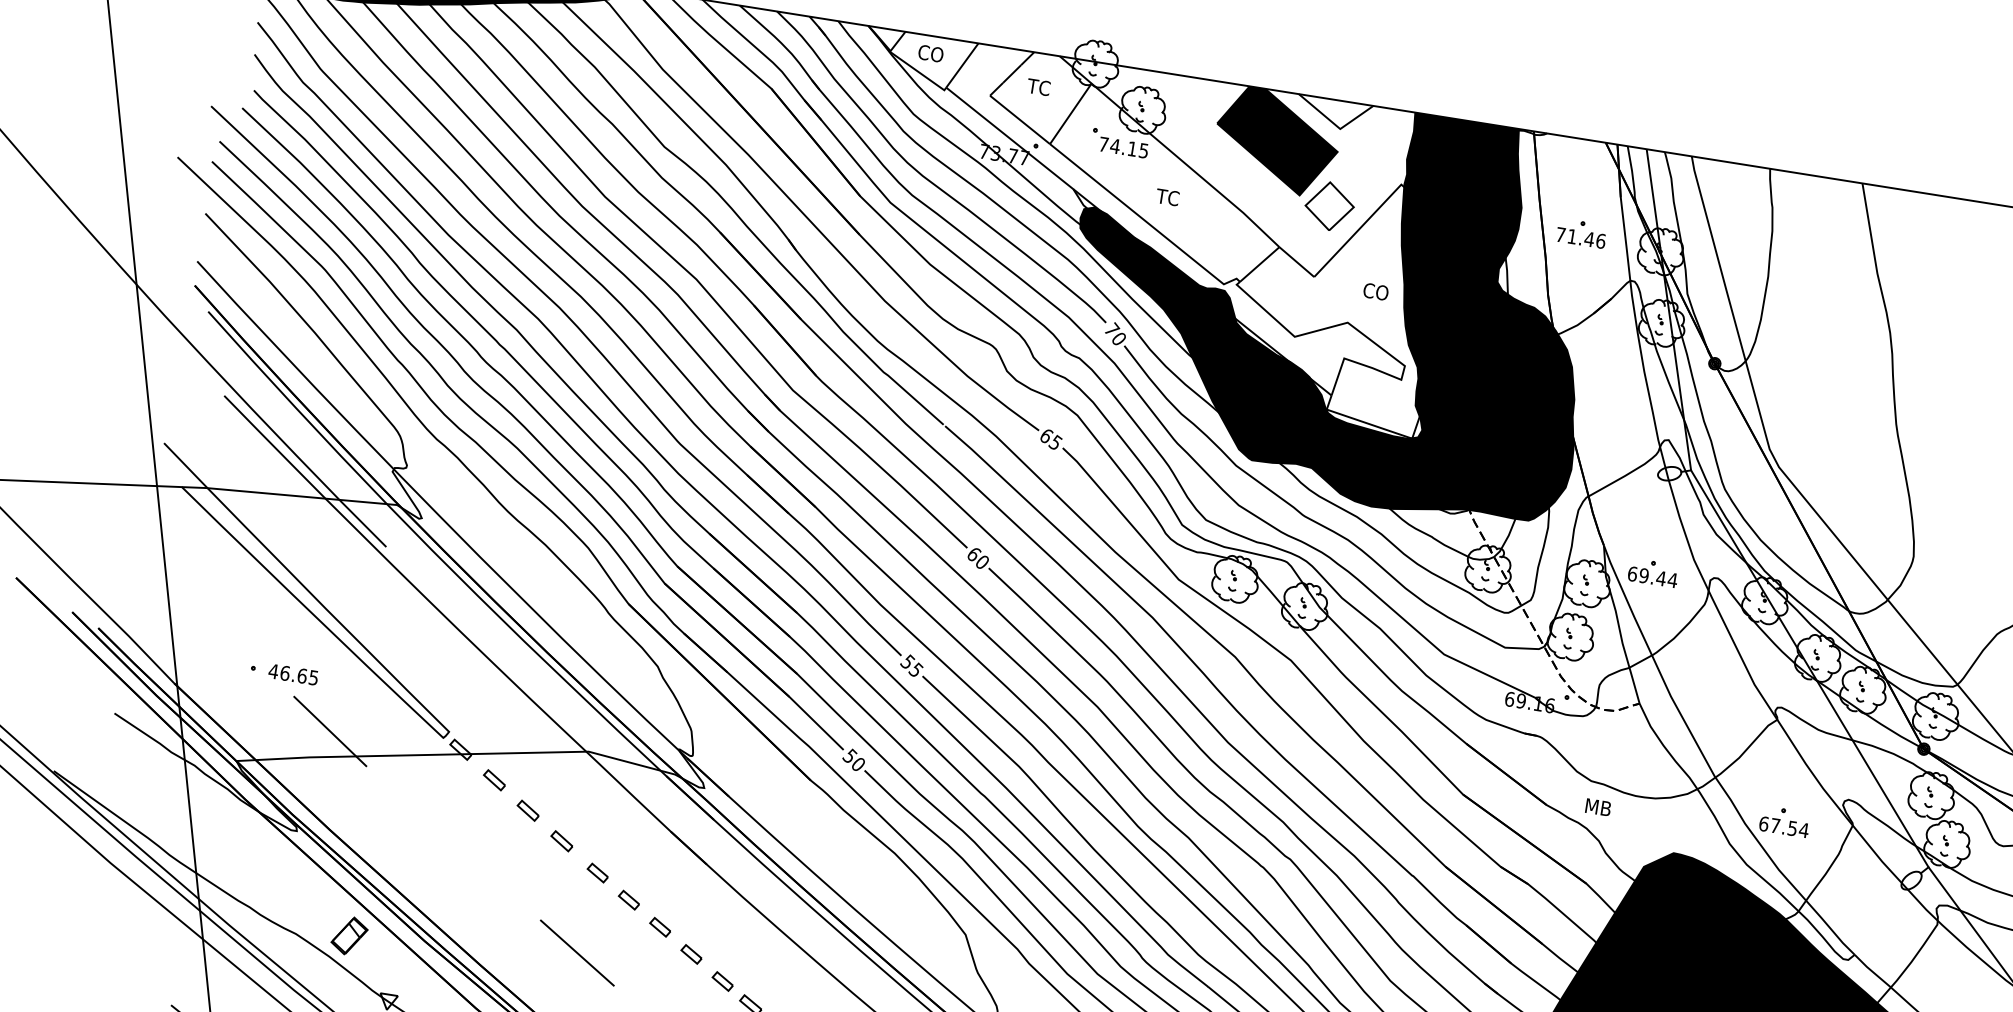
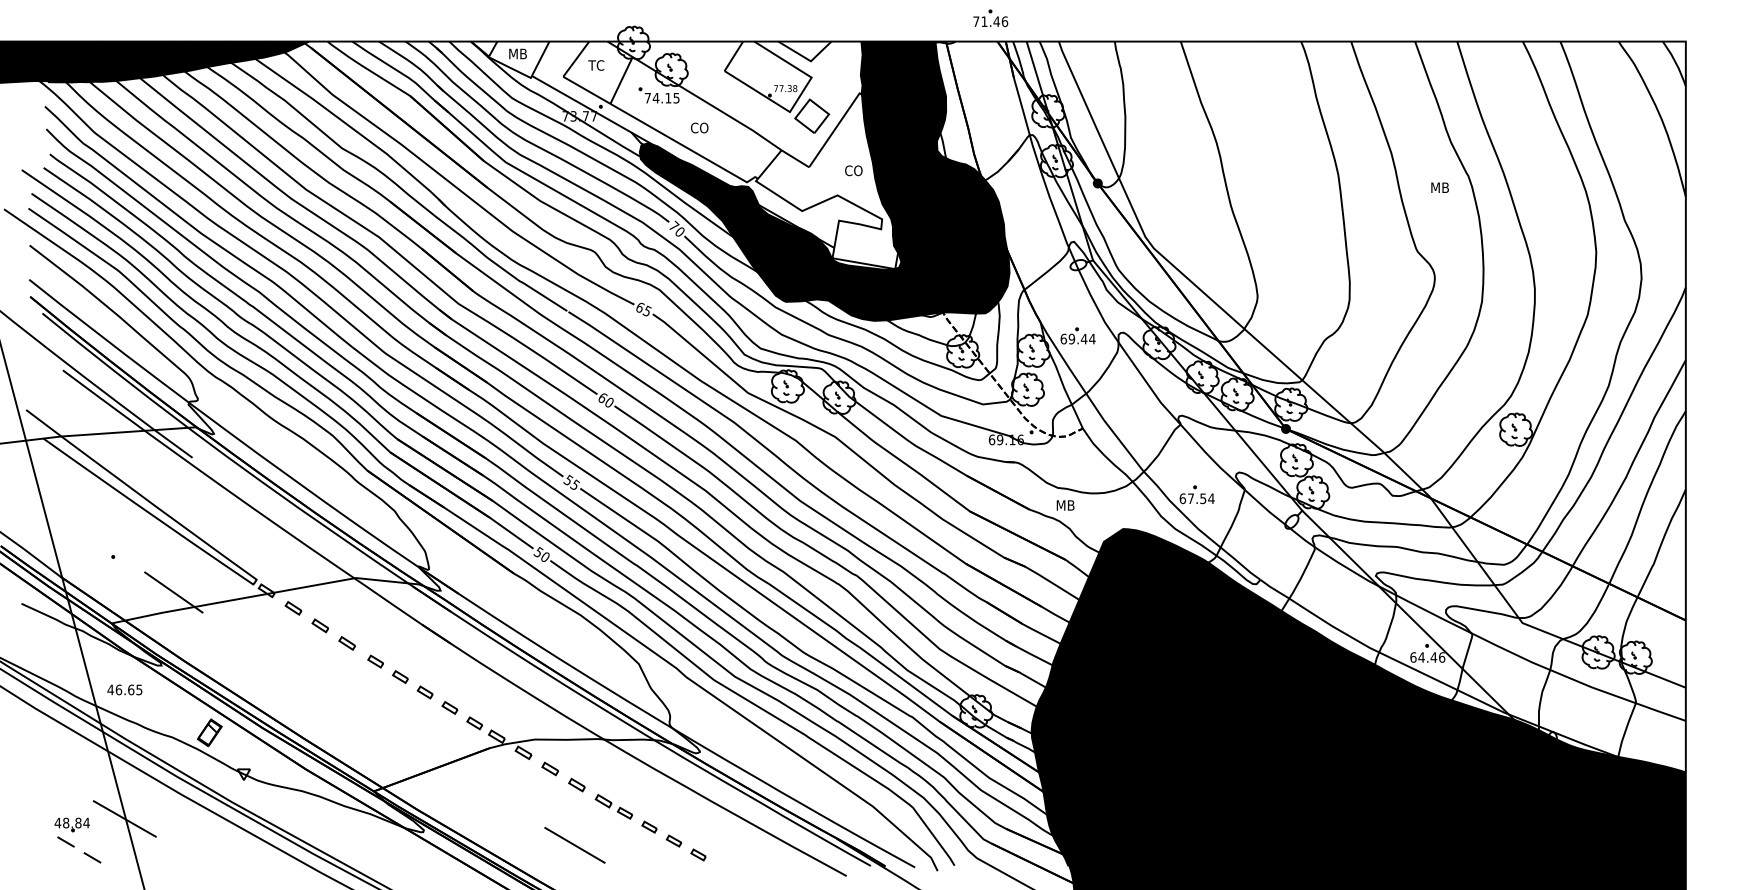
text: (931, 52) -> (517, 53), CO -> MB
fill: (1276, 140) -> (767, 76), removed
text: (1169, 196) -> (699, 127), TC -> CO
part: (1581, 232) -> (990, 17), moved
text: (293, 673) -> (124, 689), moved
line: (577, 952) -> (370, 719), removed

